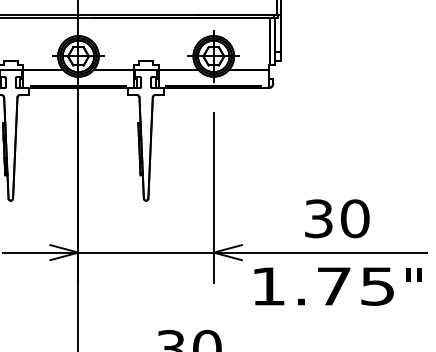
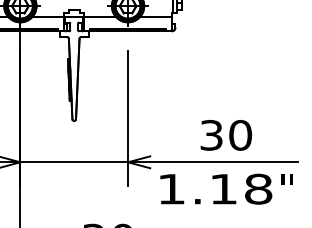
text: (356, 286) -> (241, 189), 1.75 -> 1.18

